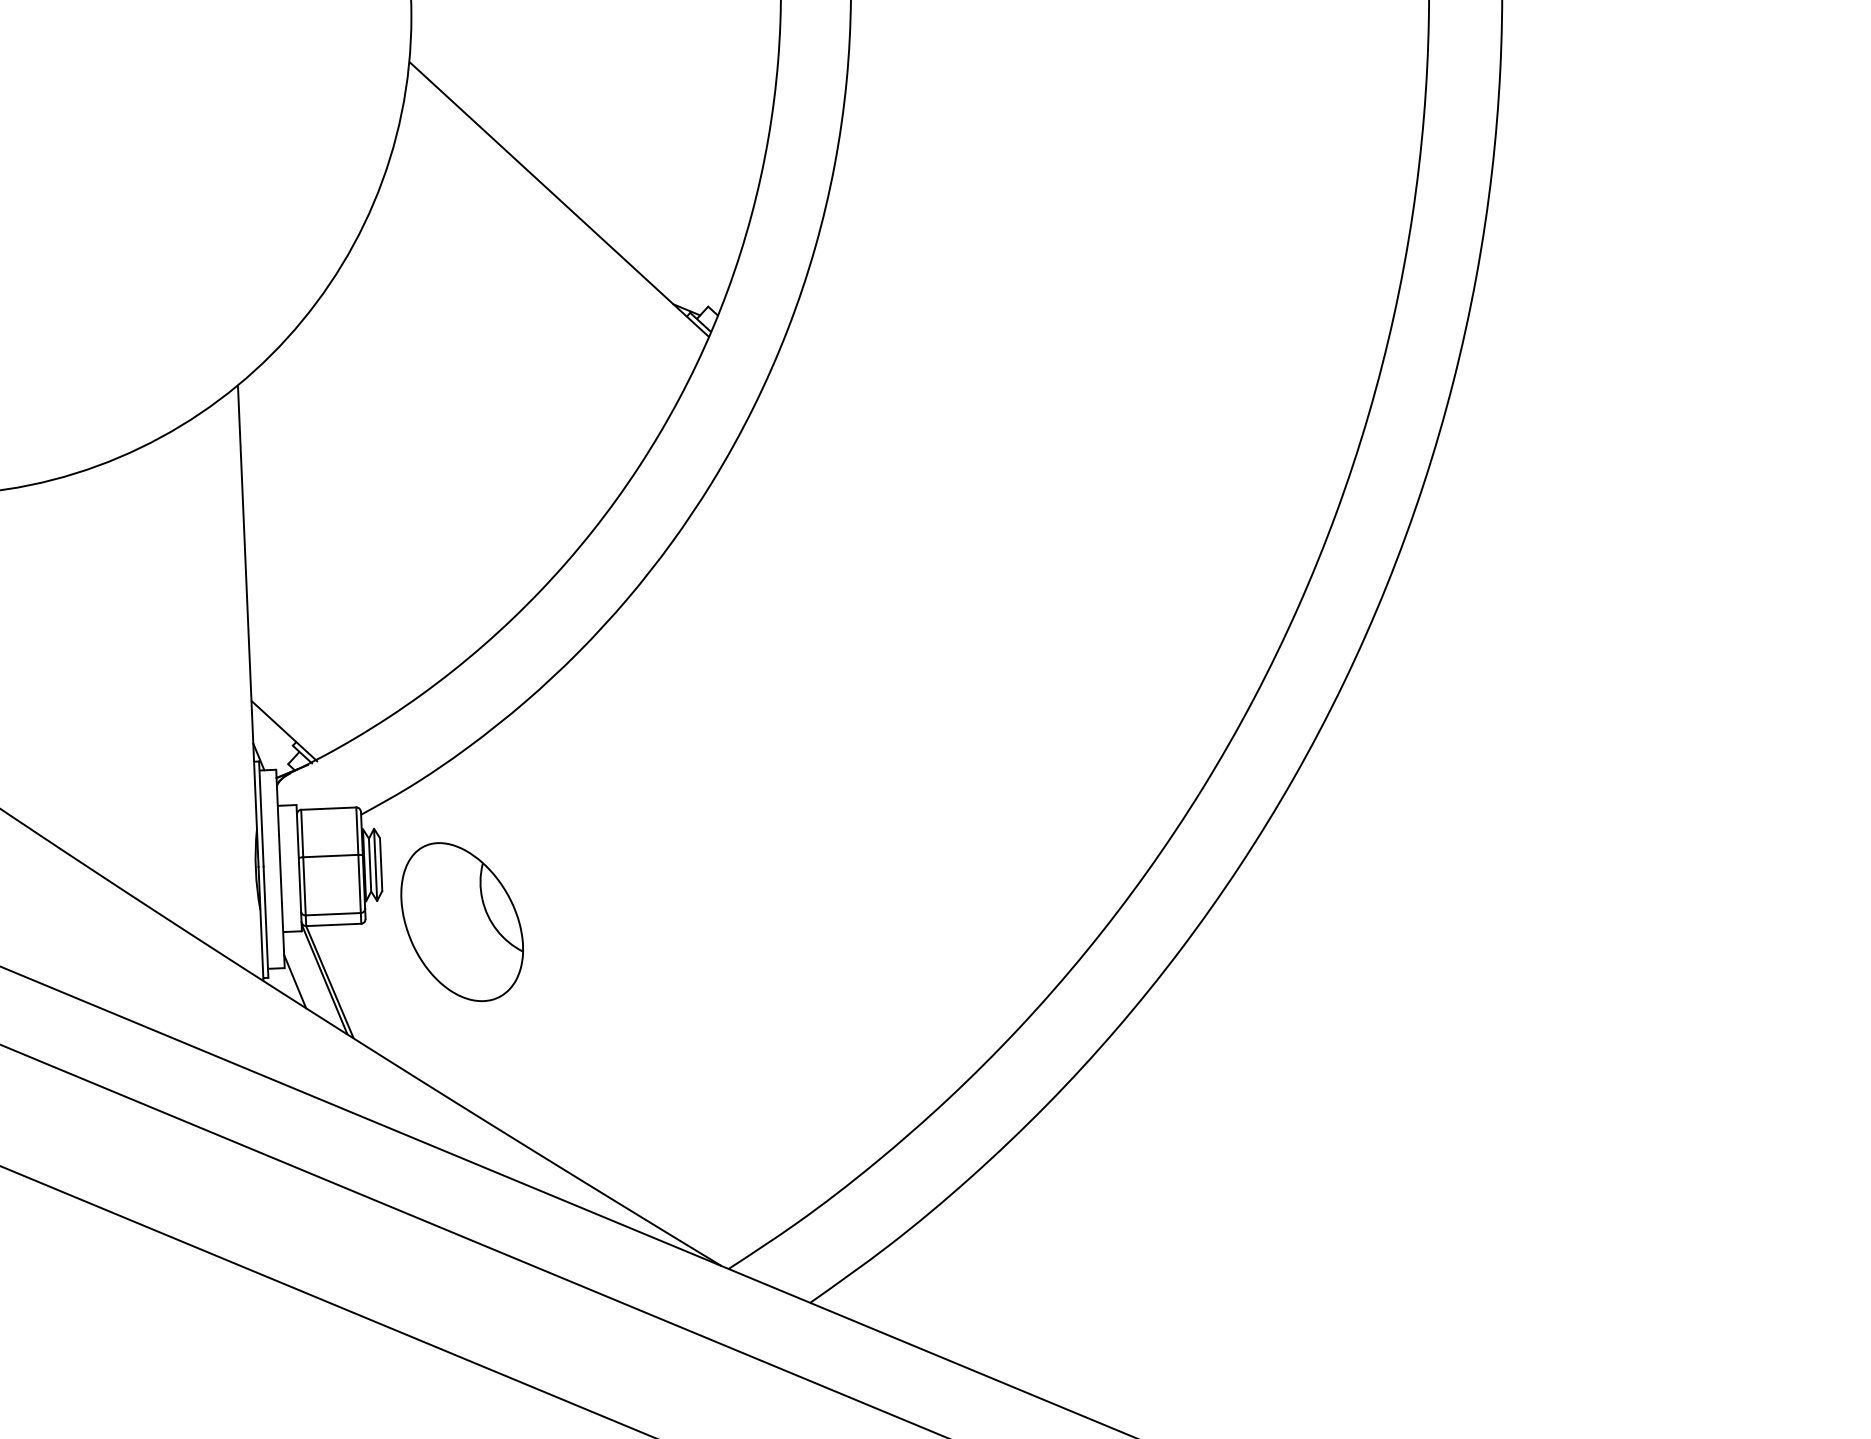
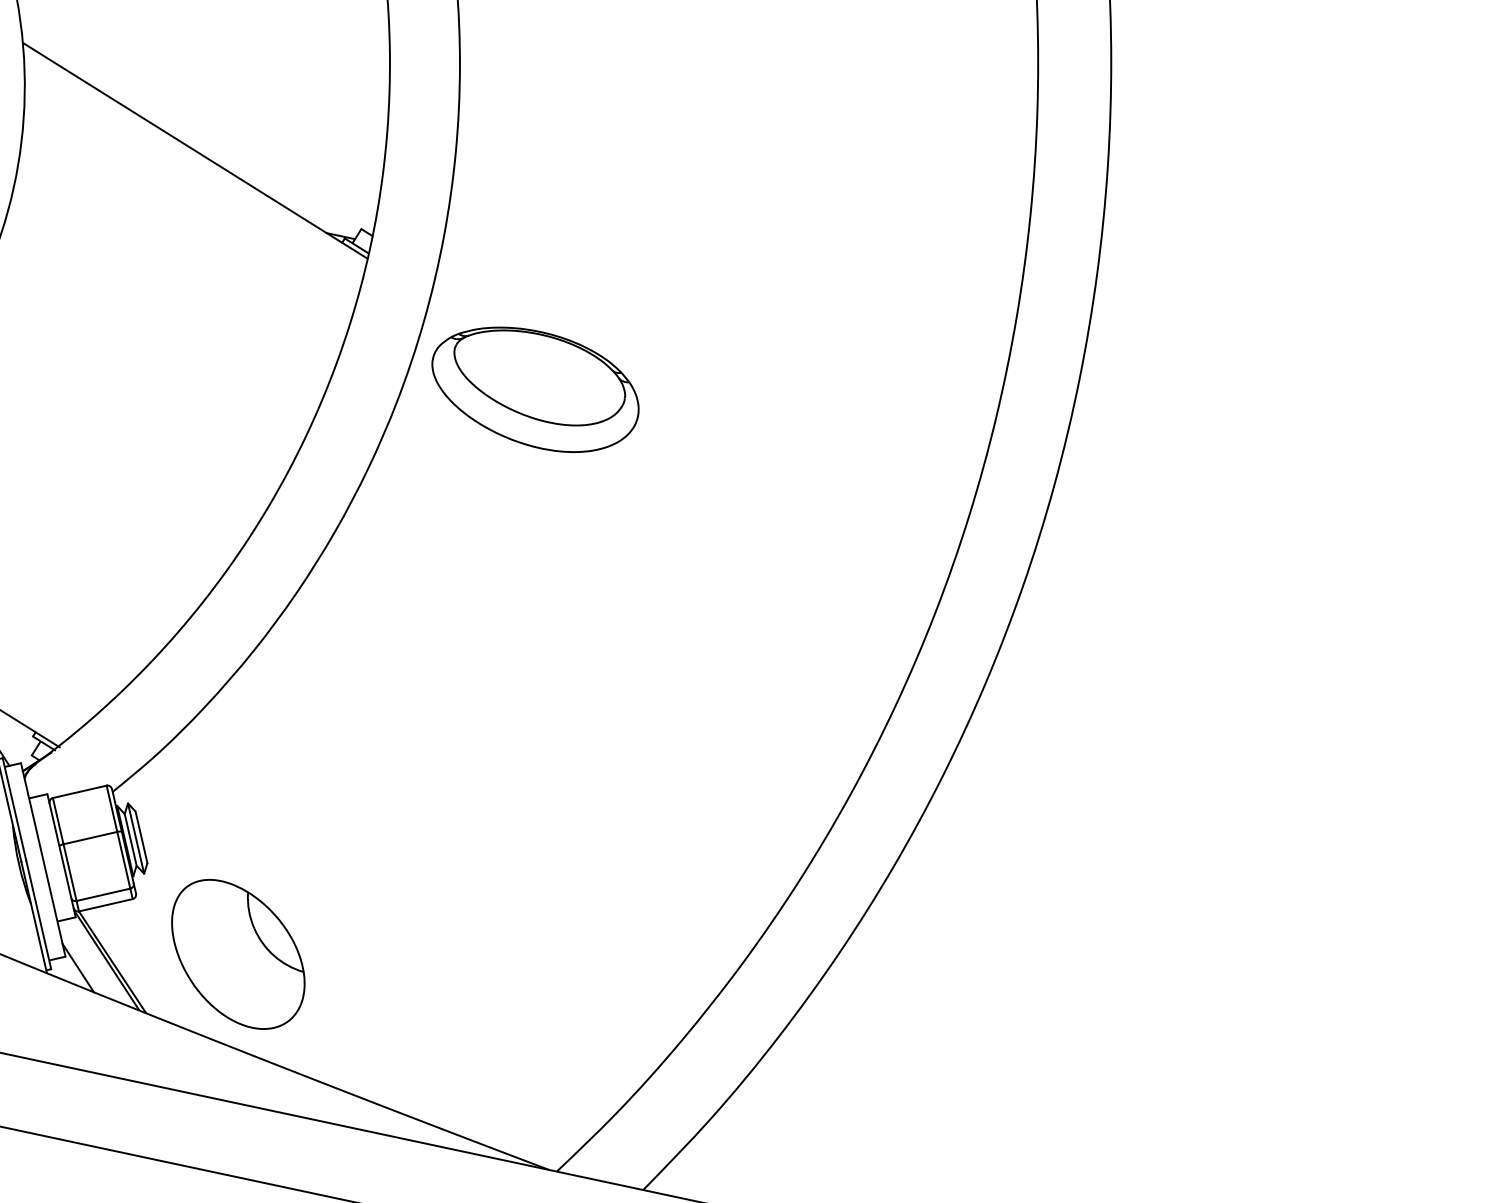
part: (850, 496) -> (535, 389), added
part: (461, 922) -> (237, 954), moved

